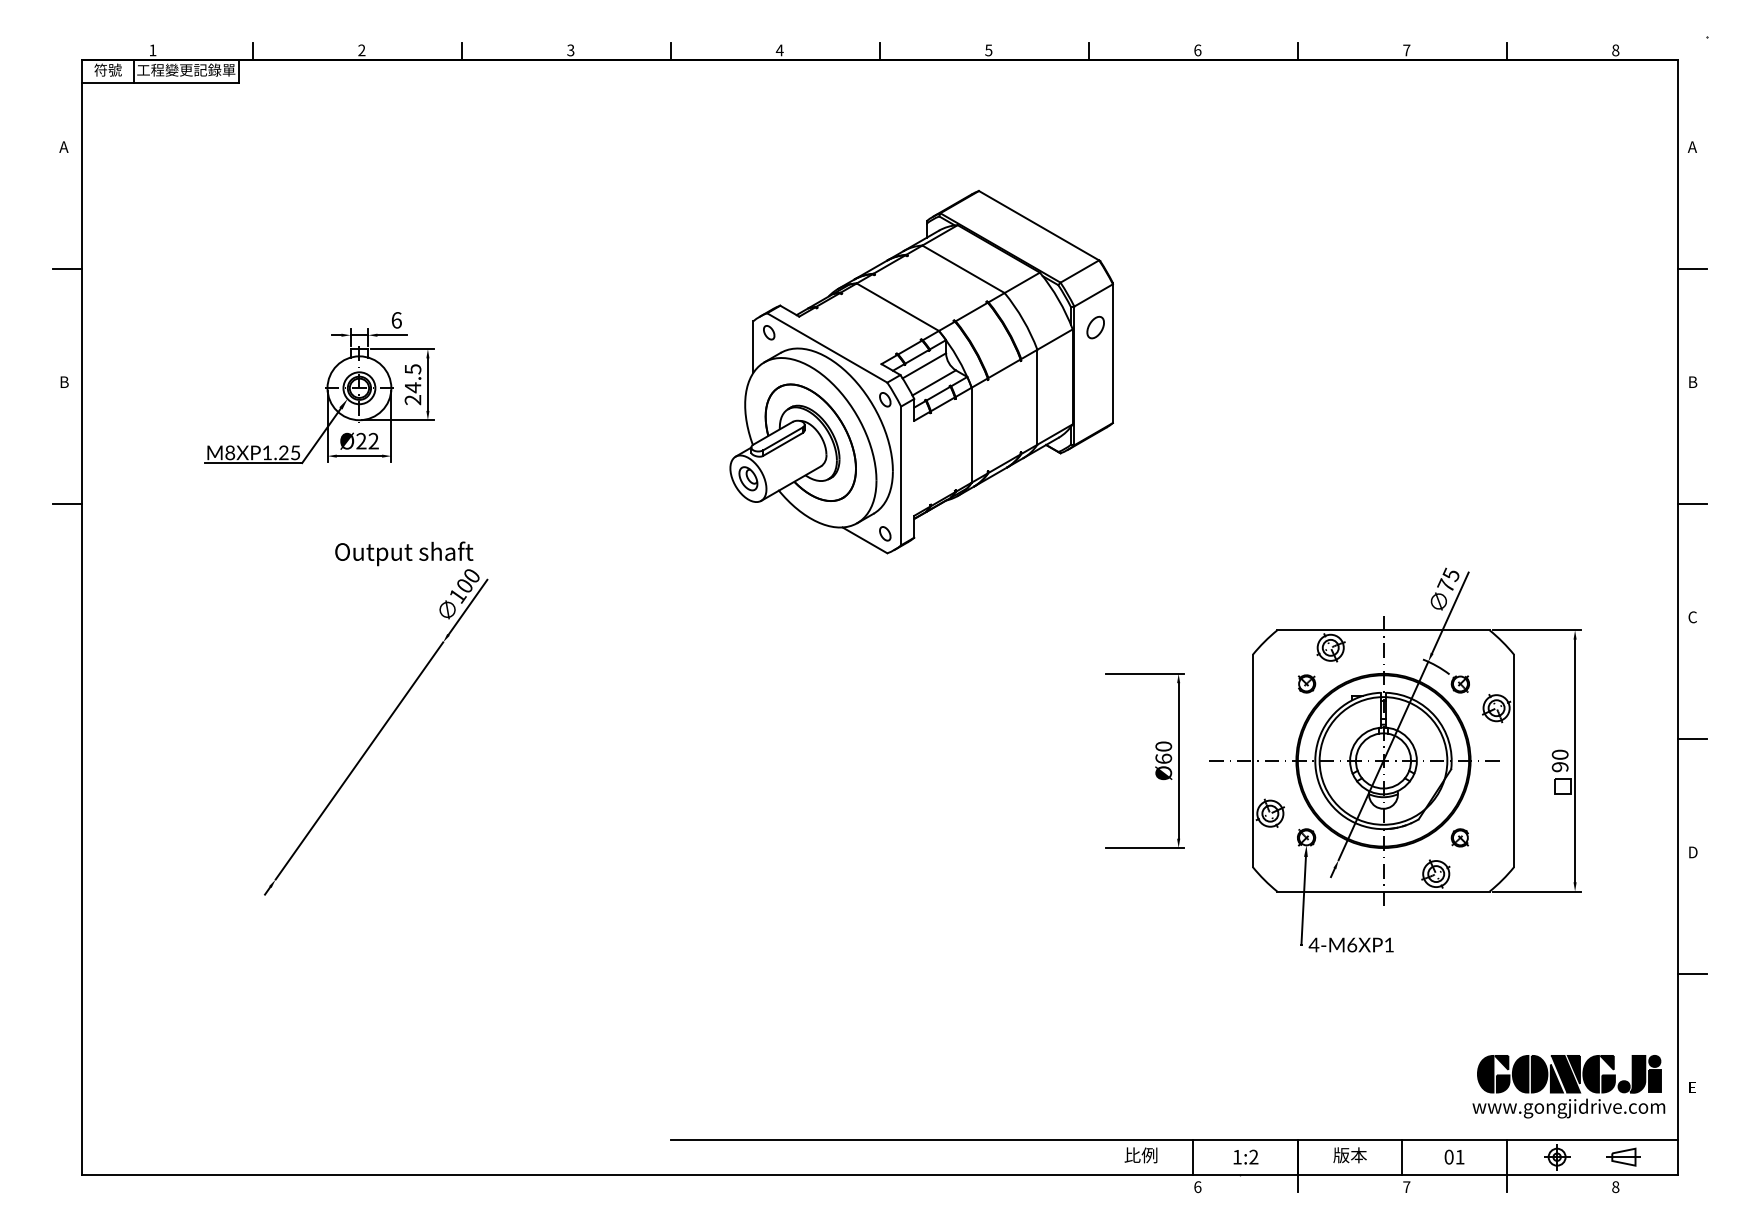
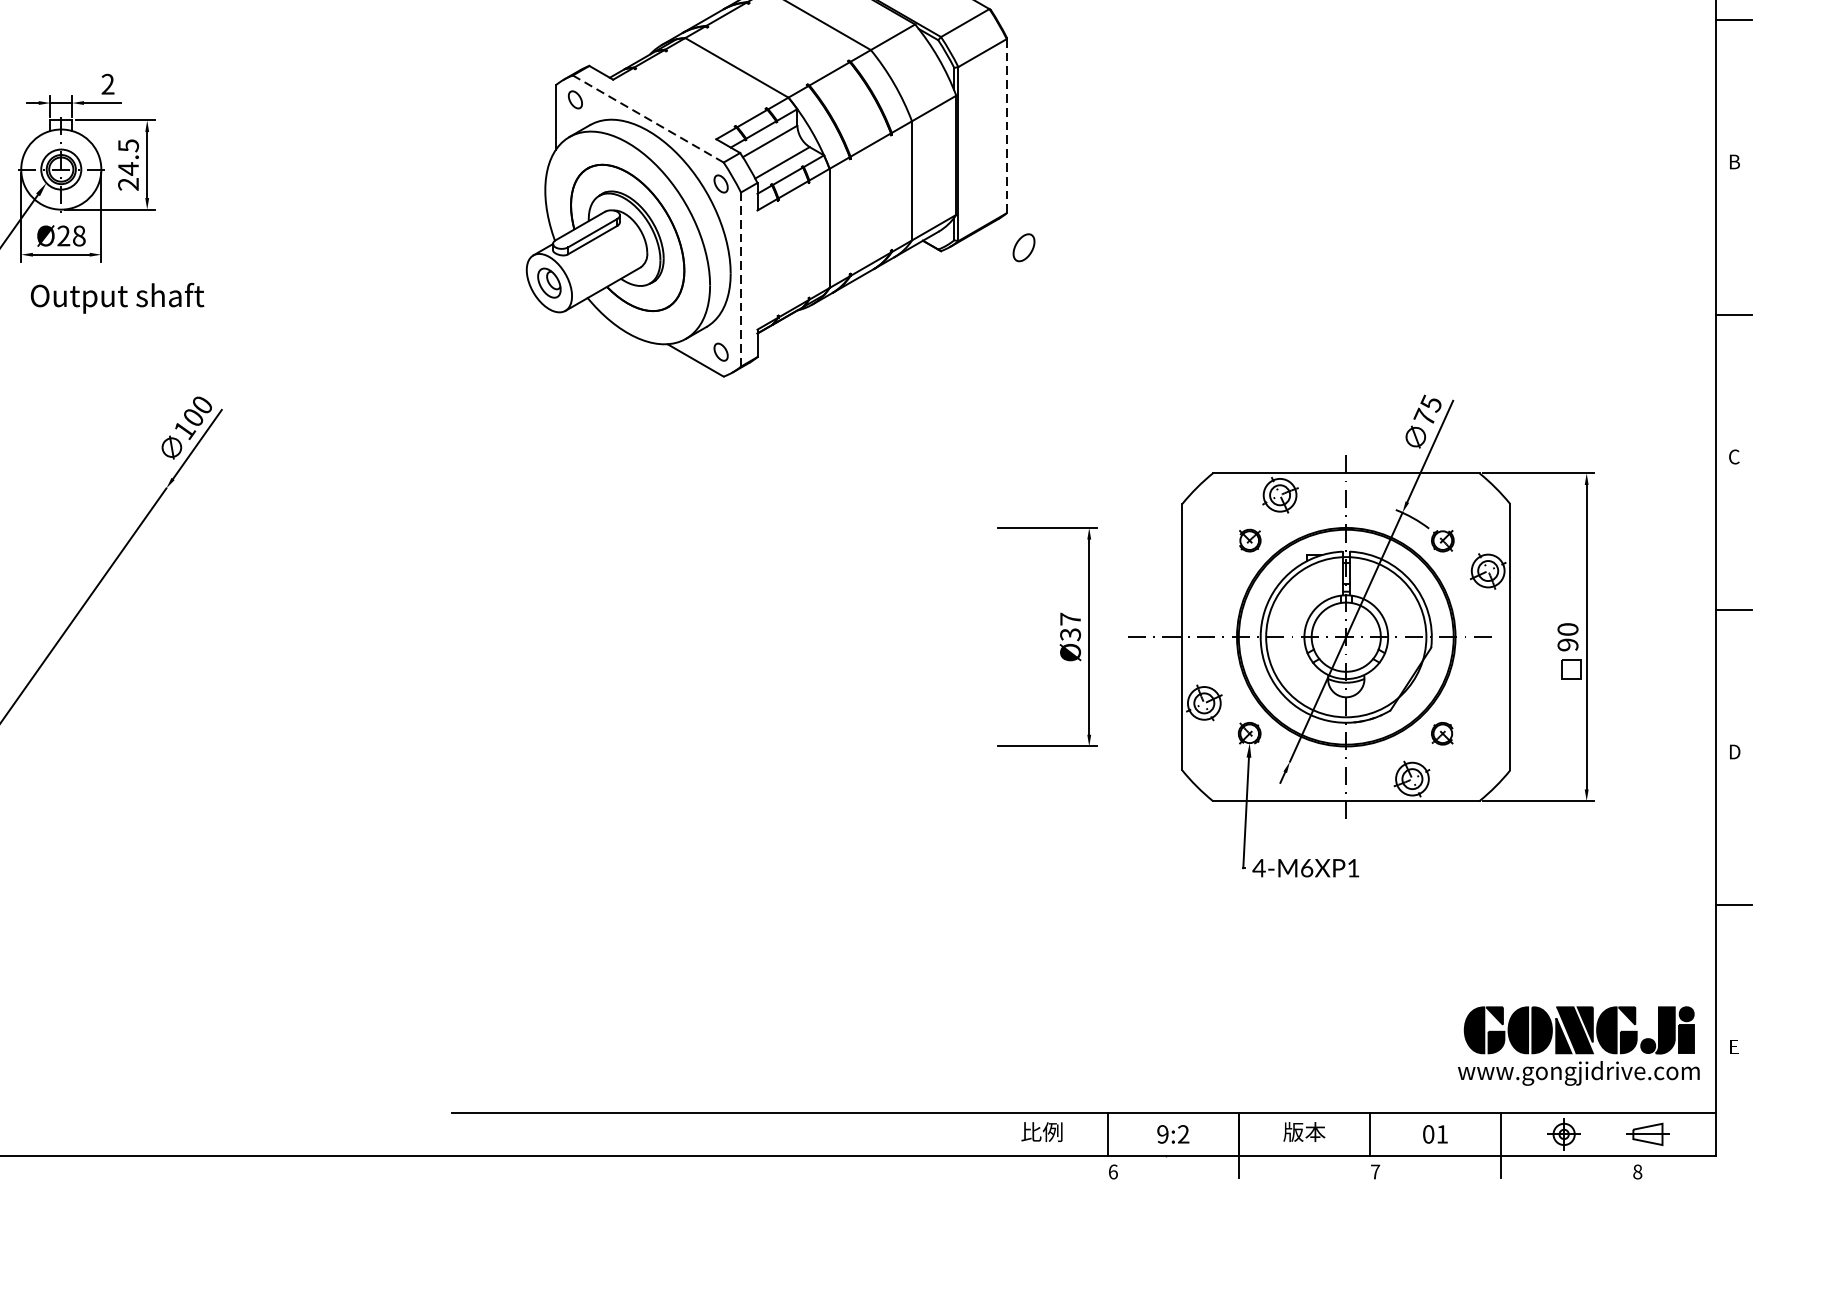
text: (396, 320) -> (107, 84), 6 -> 2
part: (1095, 327) -> (1023, 247), moved
line: (826, 347) -> (647, 118), solid -> dashed
line: (1112, 353) -> (1006, 125), solid -> dashed
text: (373, 441) -> (78, 236), Ø22 -> Ø28
line: (901, 475) -> (741, 279), solid -> dashed
text: (404, 553) -> (117, 297), moved
text: (1163, 752) -> (1070, 626), Ø60 -> Ø37
text: (1236, 1156) -> (1161, 1133), 1:2 -> 9:2

